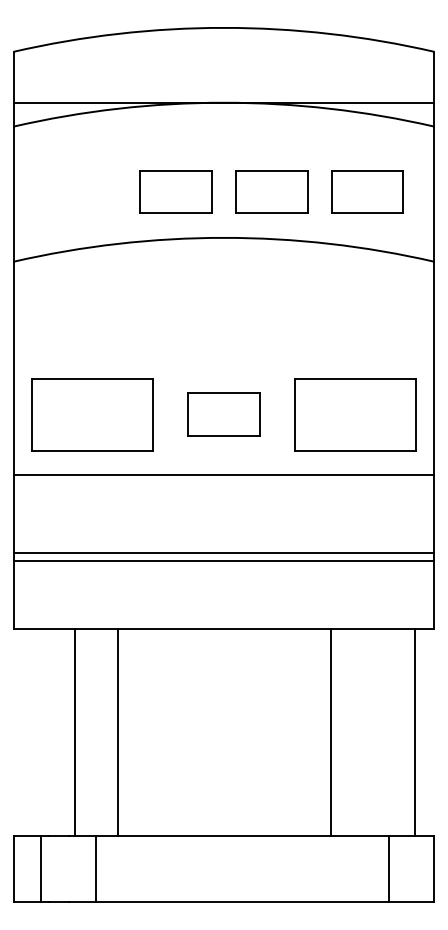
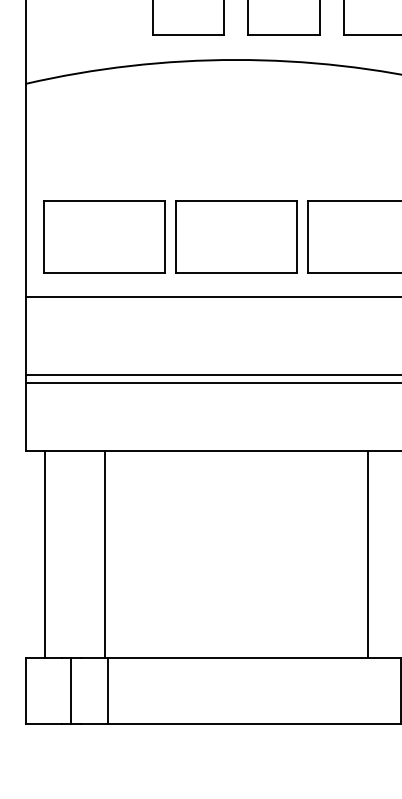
part: (223, 414) -> (235, 236), size x1.67
line: (74, 732) -> (44, 554), moved
line: (118, 732) -> (104, 554), moved
line: (330, 732) -> (367, 554), moved
line: (40, 869) -> (70, 691), moved

